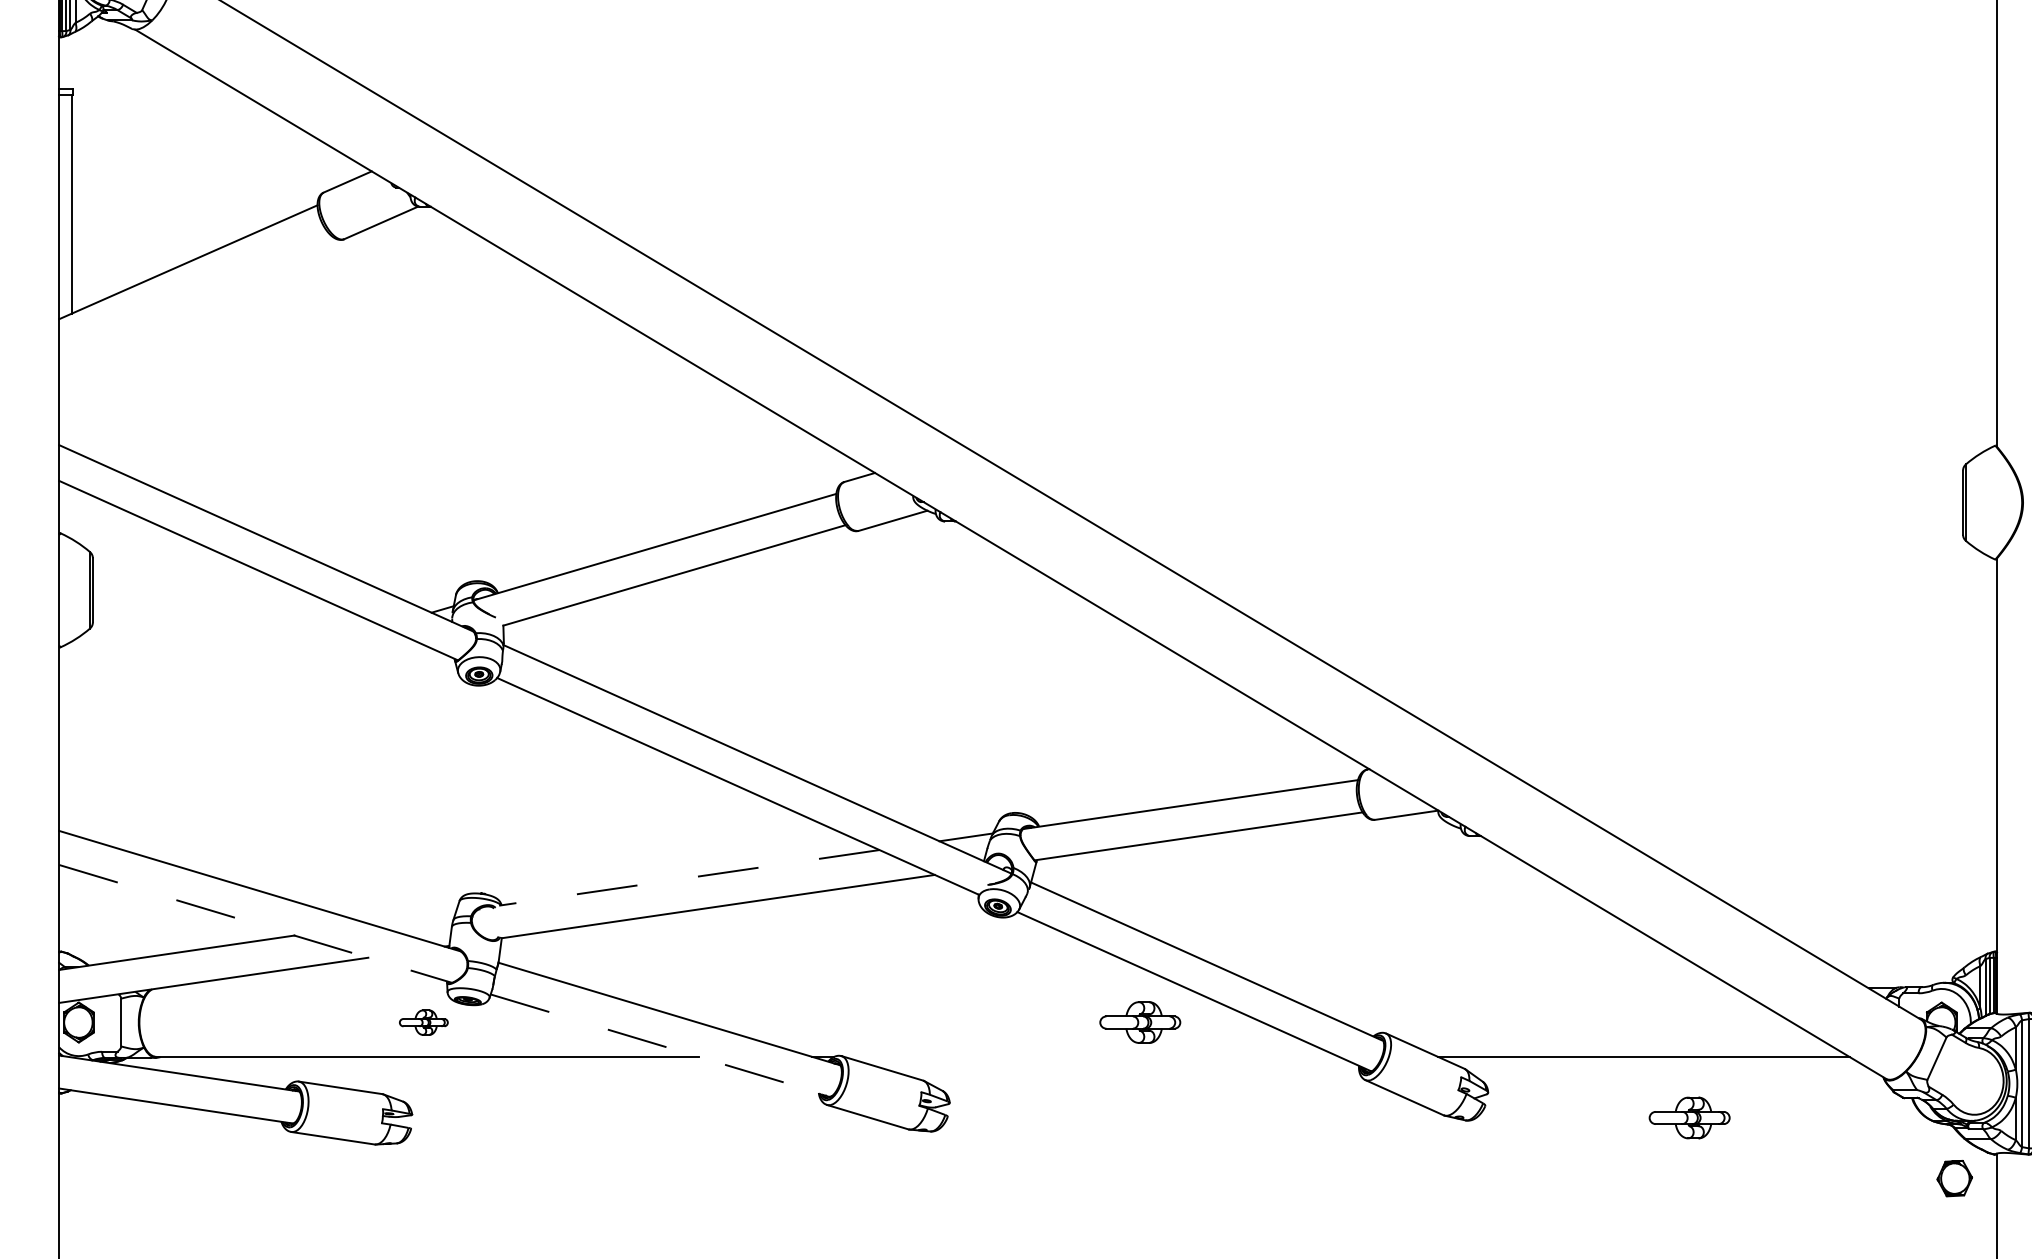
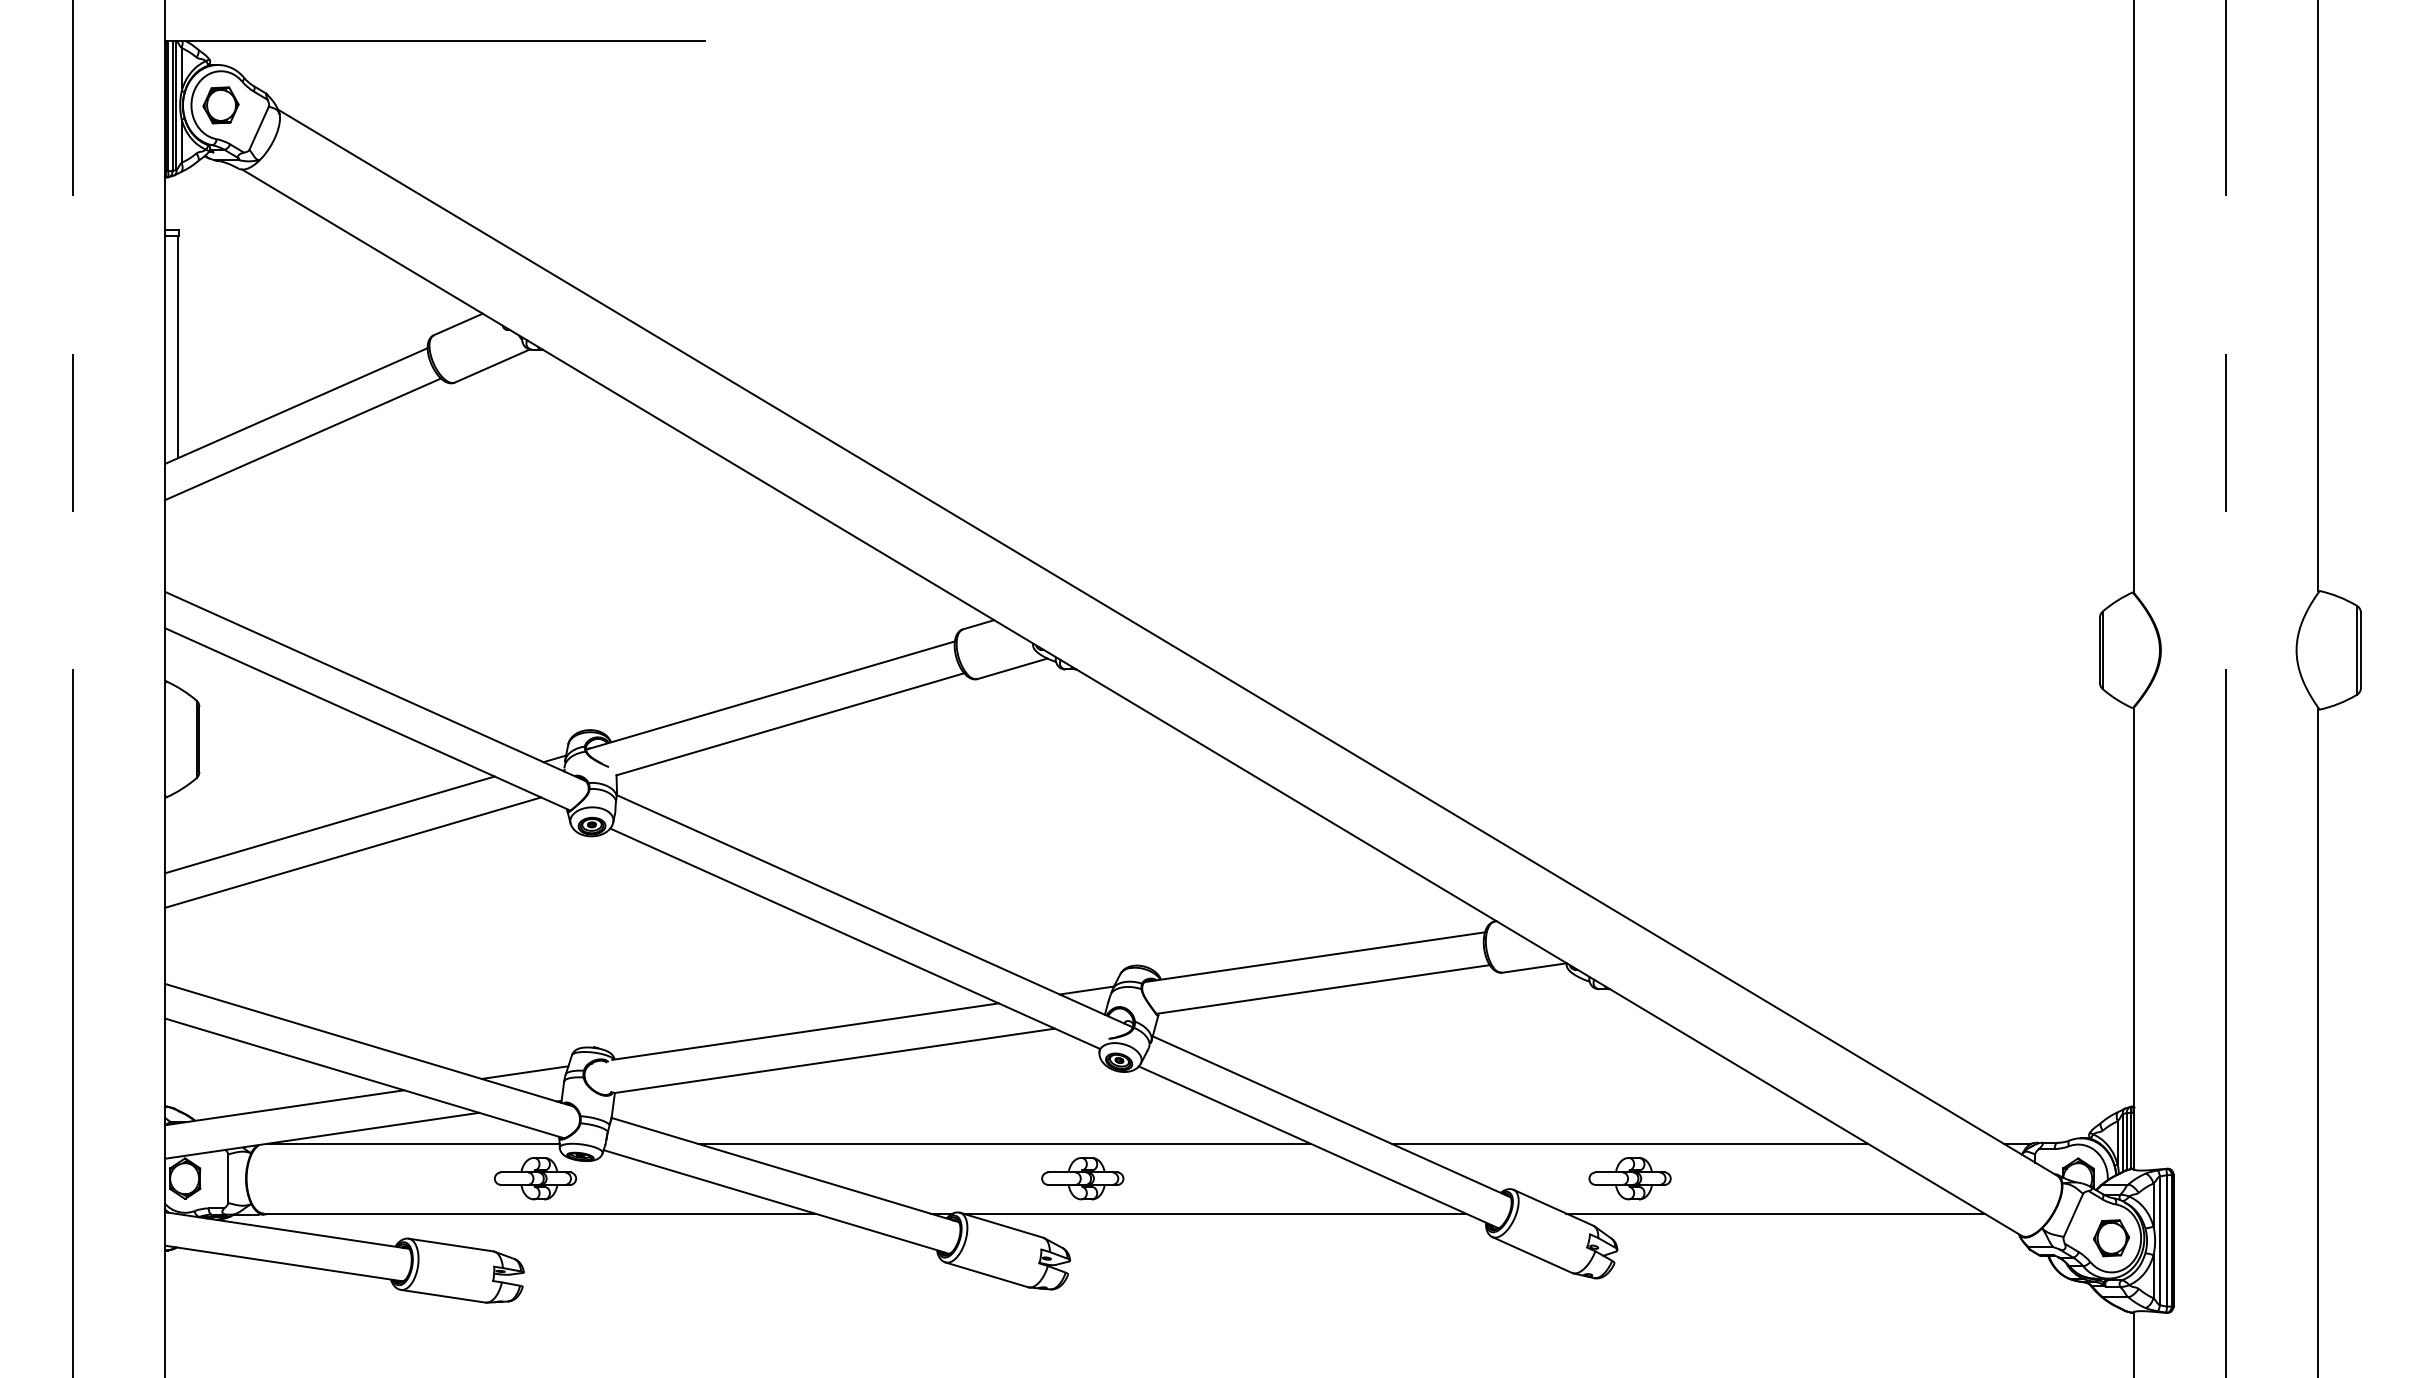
line: (195, 295) -> (303, 439), added
line: (220, 674) -> (329, 824), added
line: (244, 701) -> (353, 852), added
line: (689, 877) -> (805, 1031), dashed -> solid
line: (412, 918) -> (524, 1072), added
line: (256, 923) -> (365, 1078), dashed -> solid
line: (303, 987) -> (413, 1143), added
line: (884, 987) -> (1003, 1143), added
line: (1500, 987) -> (1629, 1143), added
part: (423, 1022) -> (535, 1178), size x1.67
part: (1140, 1022) -> (1082, 1178), moved
line: (660, 1045) -> (776, 1202), dashed -> solid
line: (1090, 1056) -> (1213, 1213), added
part: (1689, 1117) -> (1629, 1178), moved
part: (1954, 1178) -> (2111, 1238), moved

